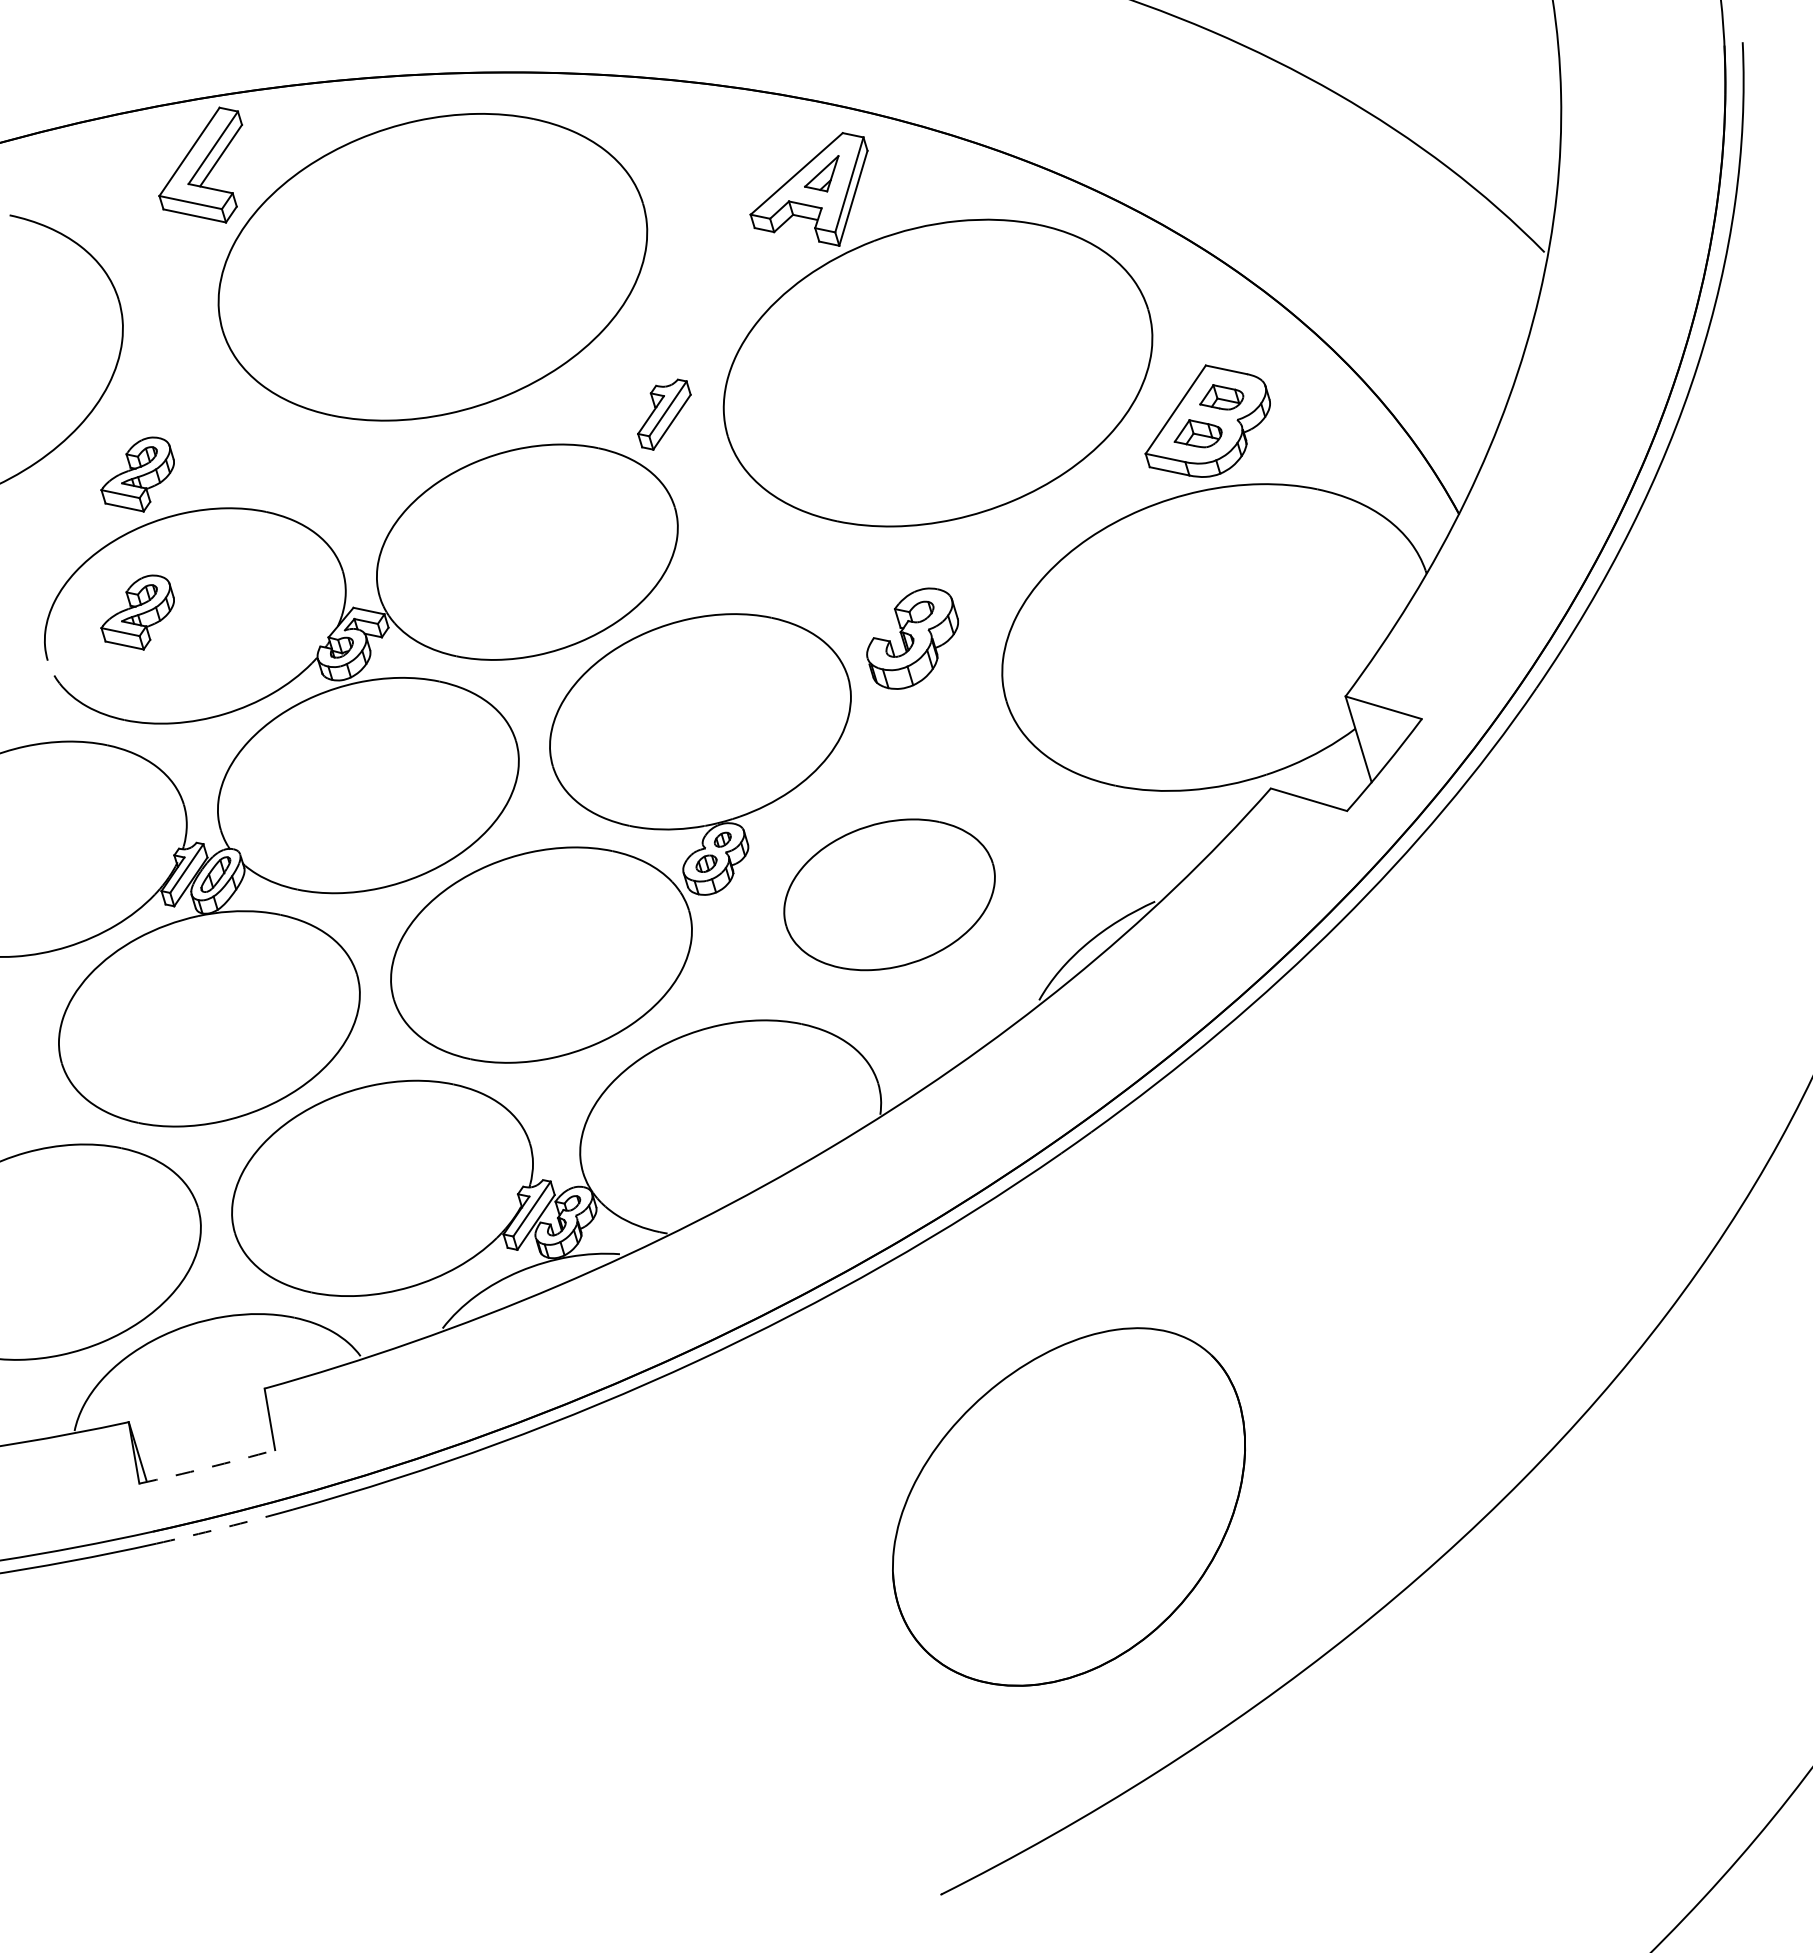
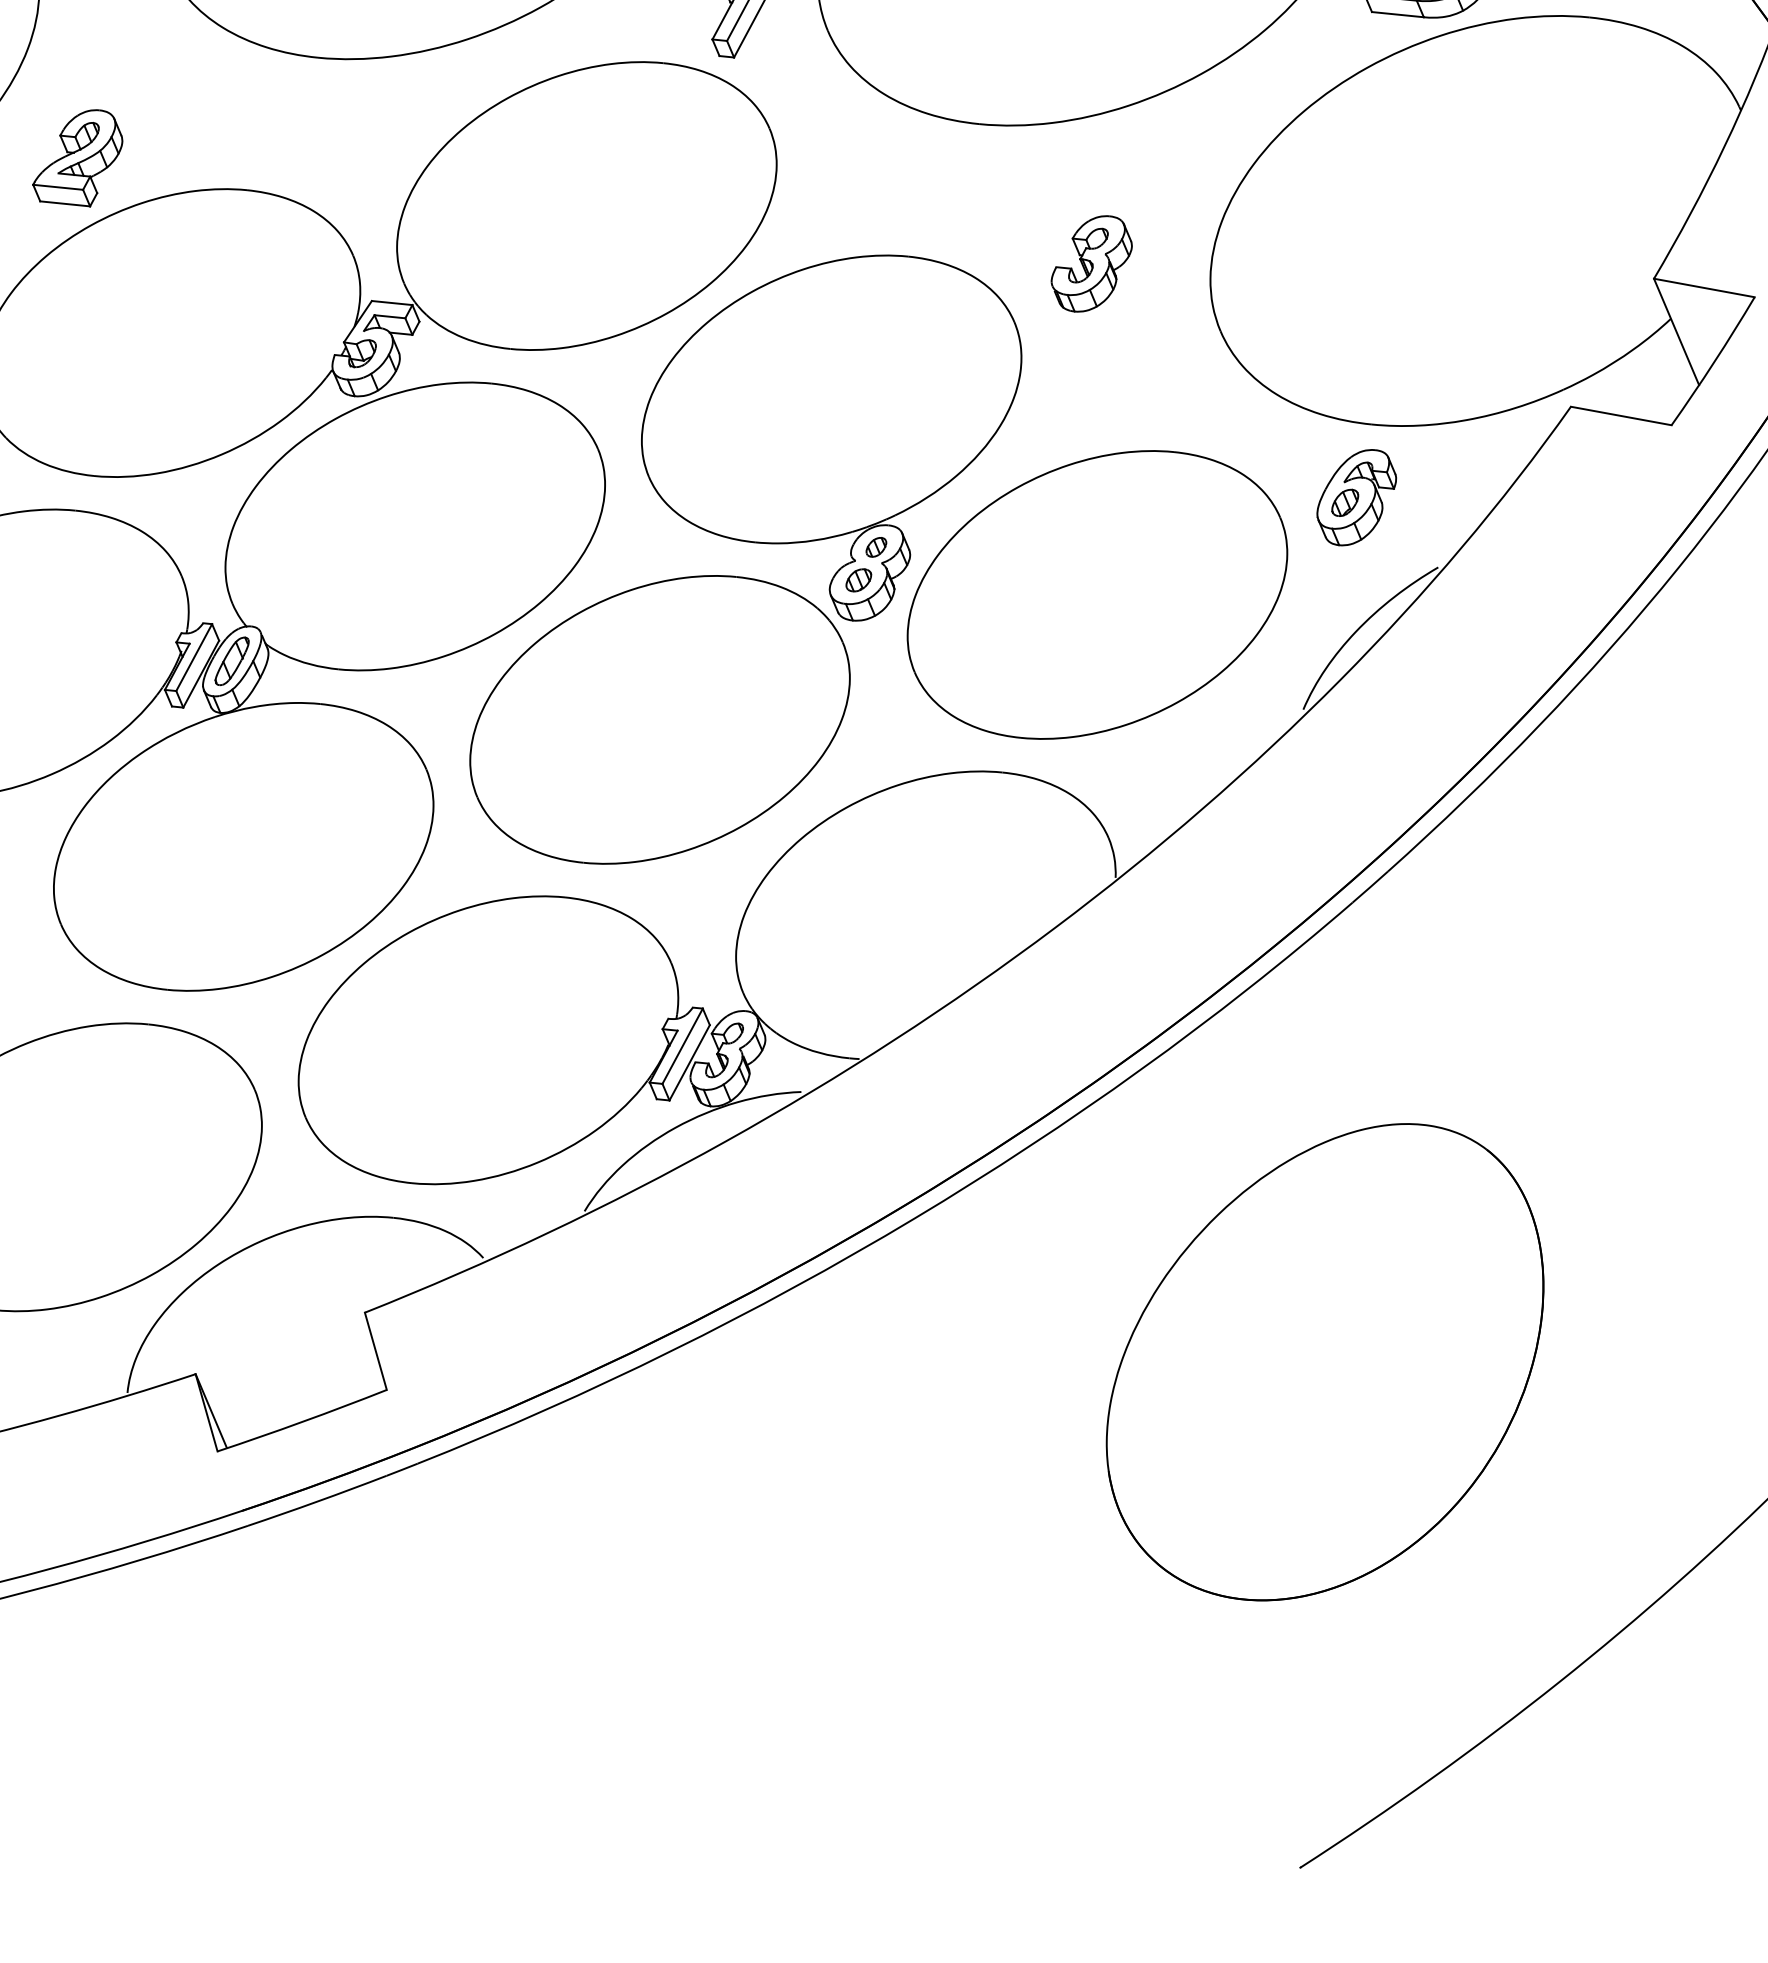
part: (137, 612) -> (96, 336), removed
part: (912, 638) -> (1091, 263), size x0.71
part: (1097, 840) -> (1356, 497), added
part: (889, 894) -> (1097, 594), size x1.43
arc: (207, 1467) -> (302, 1421), dashed -> solid
part: (1068, 1506) -> (1324, 1362), moved
arc: (212, 1530) -> (317, 1501), dashed -> solid

